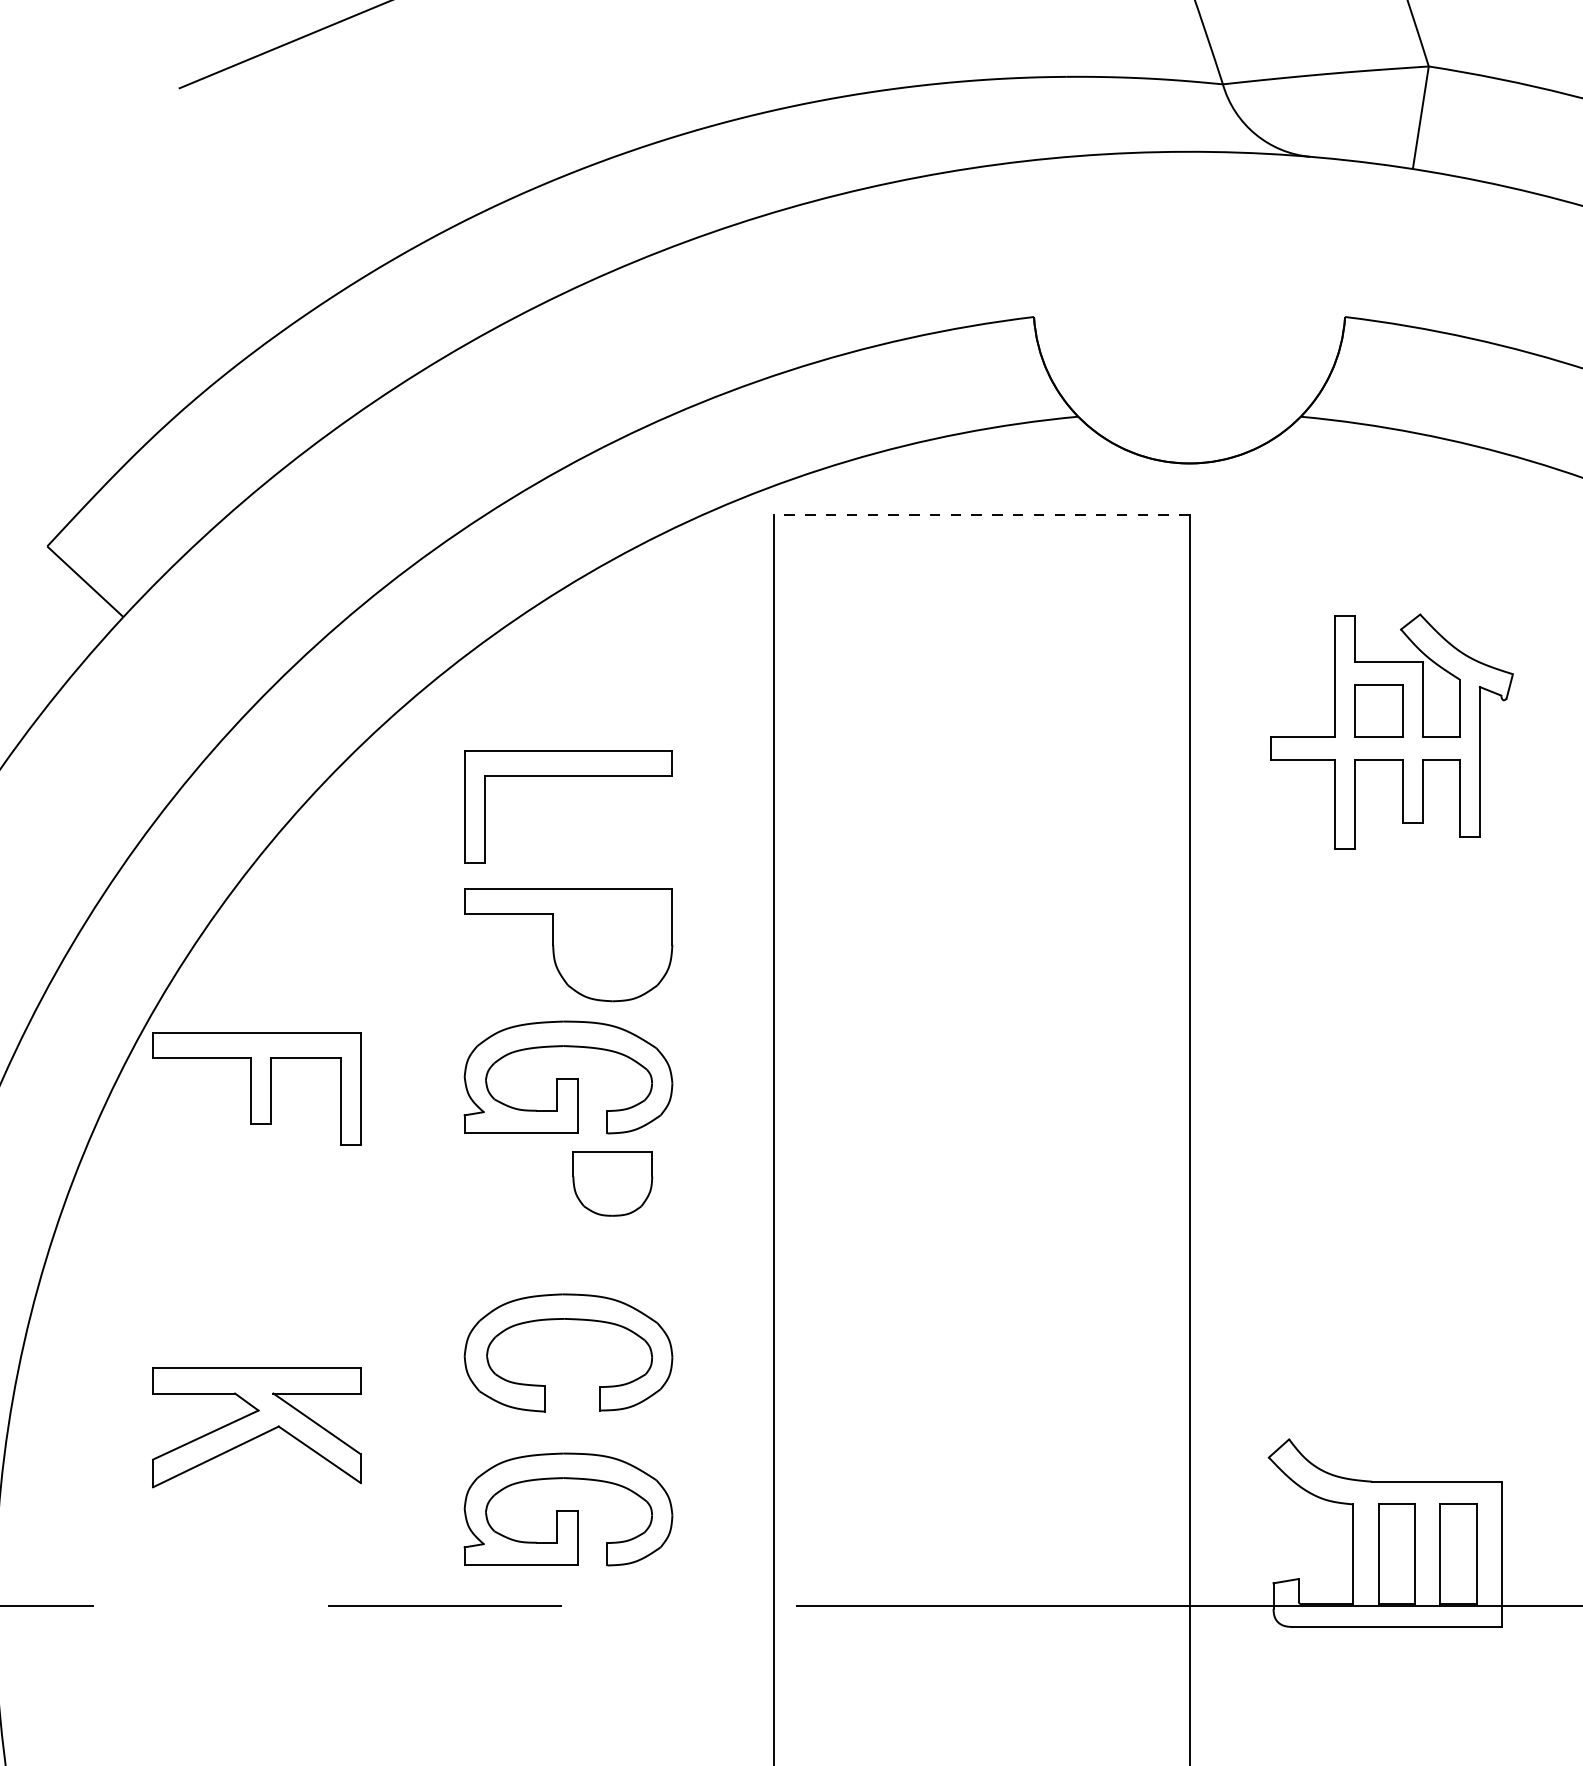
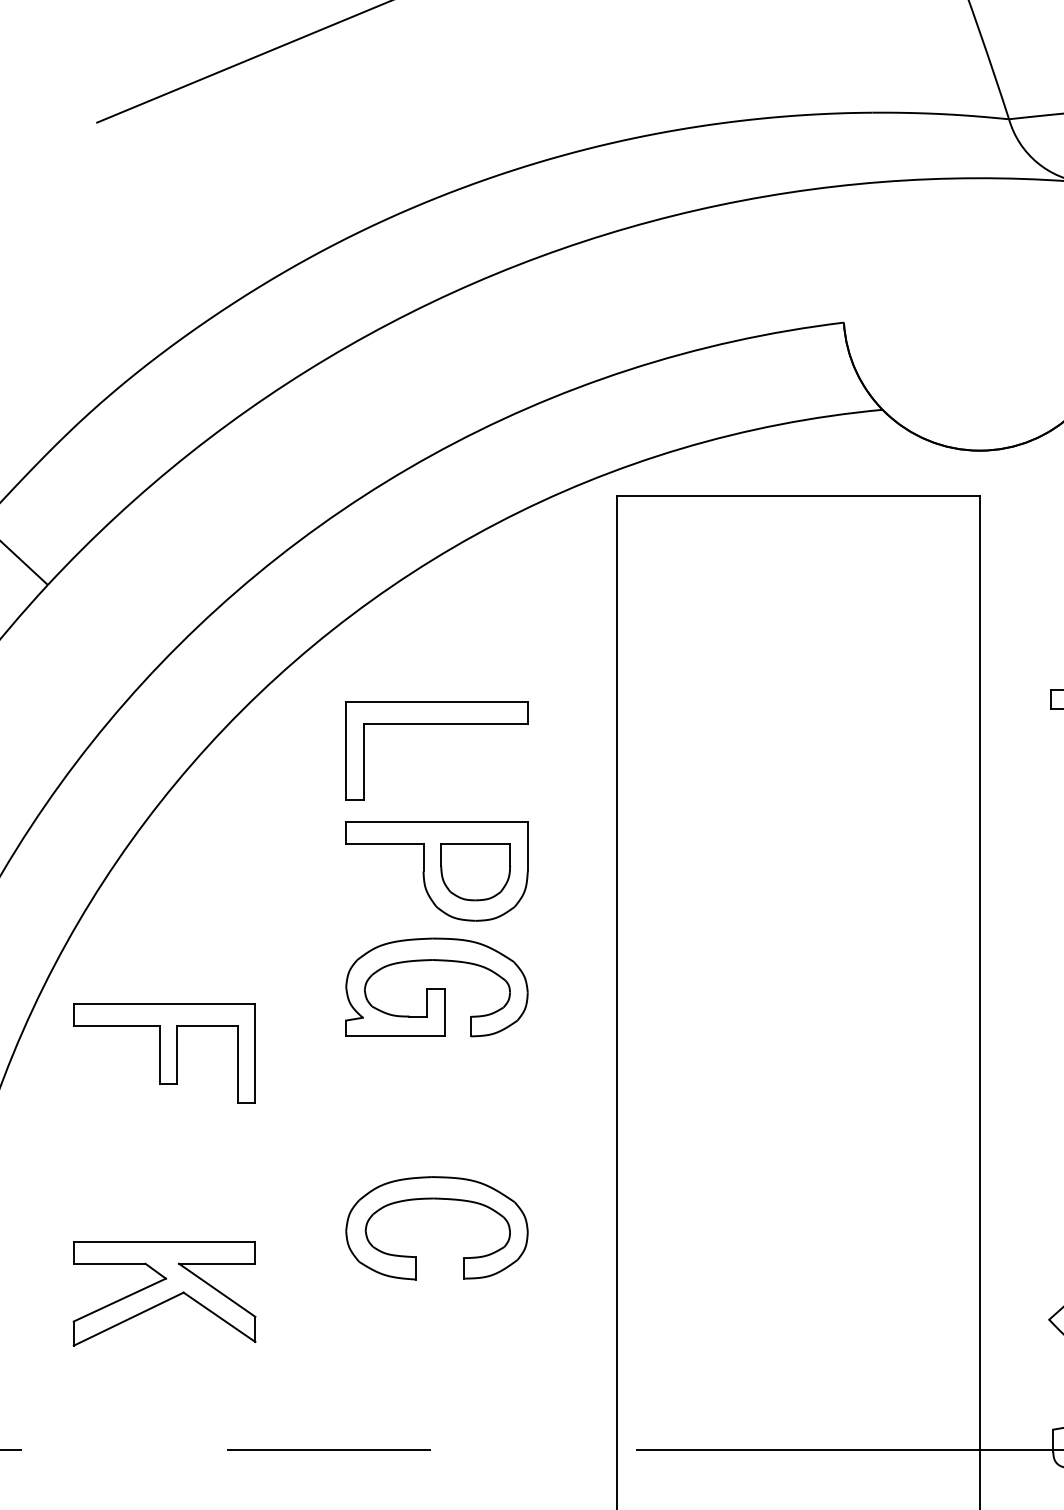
line: (981, 515) -> (798, 496), dashed -> solid
part: (256, 1088) -> (164, 1053), moved
part: (612, 1183) -> (475, 872), moved
part: (568, 1509) -> (436, 1365), removed

